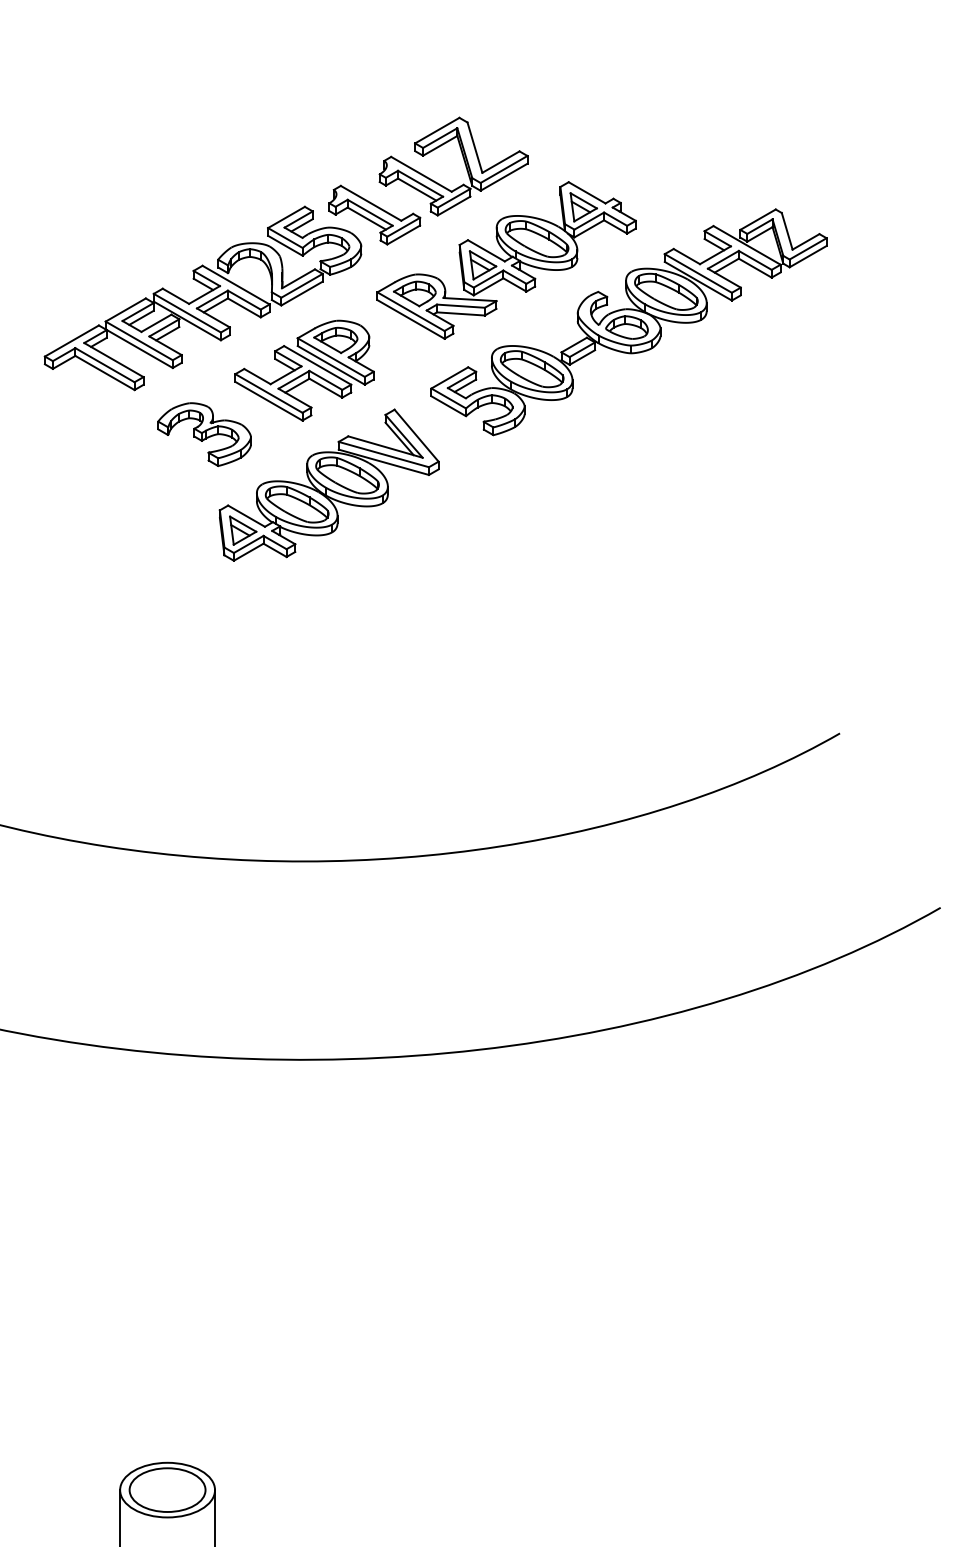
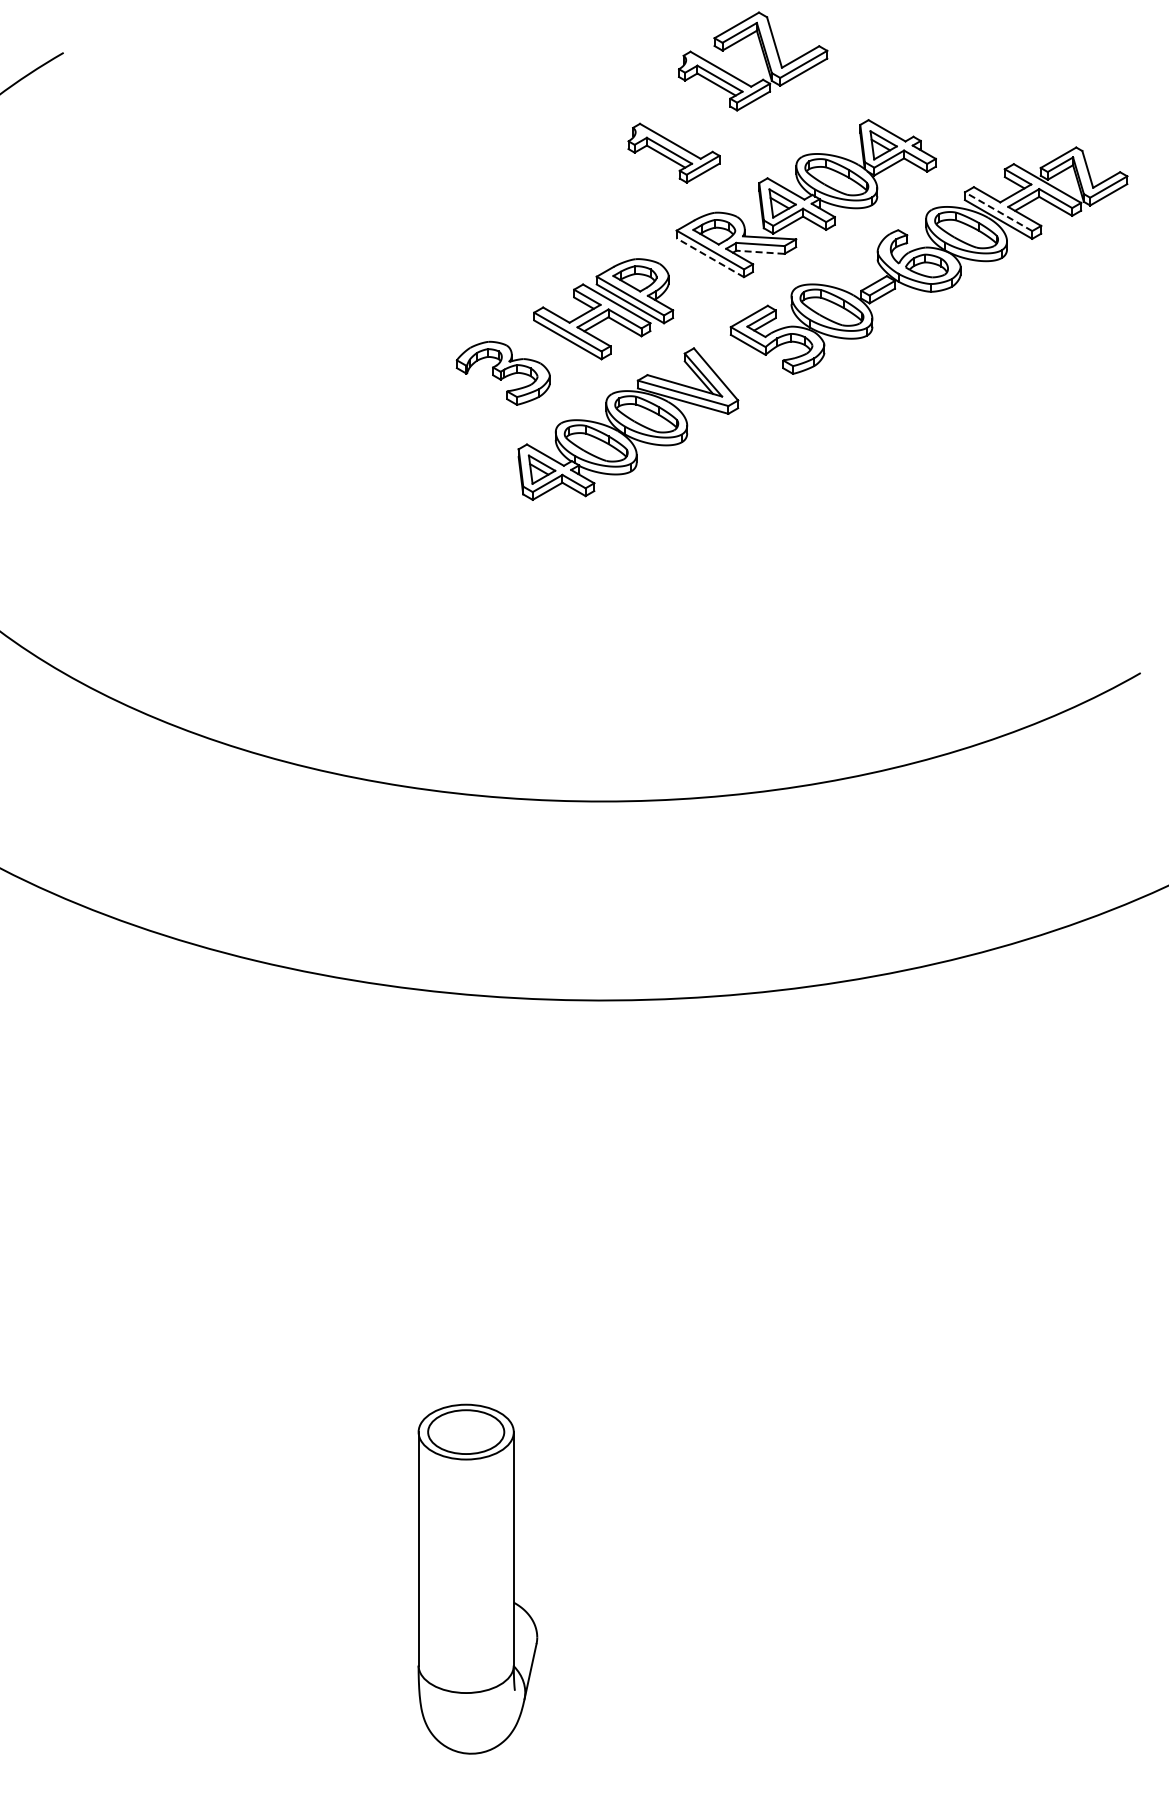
part: (463, 162) -> (763, 57), moved
line: (698, 273) -> (998, 211), solid -> dashed
part: (202, 298) -> (501, 236), removed
line: (460, 314) -> (760, 252), solid -> dashed
line: (411, 319) -> (710, 257), solid -> dashed

